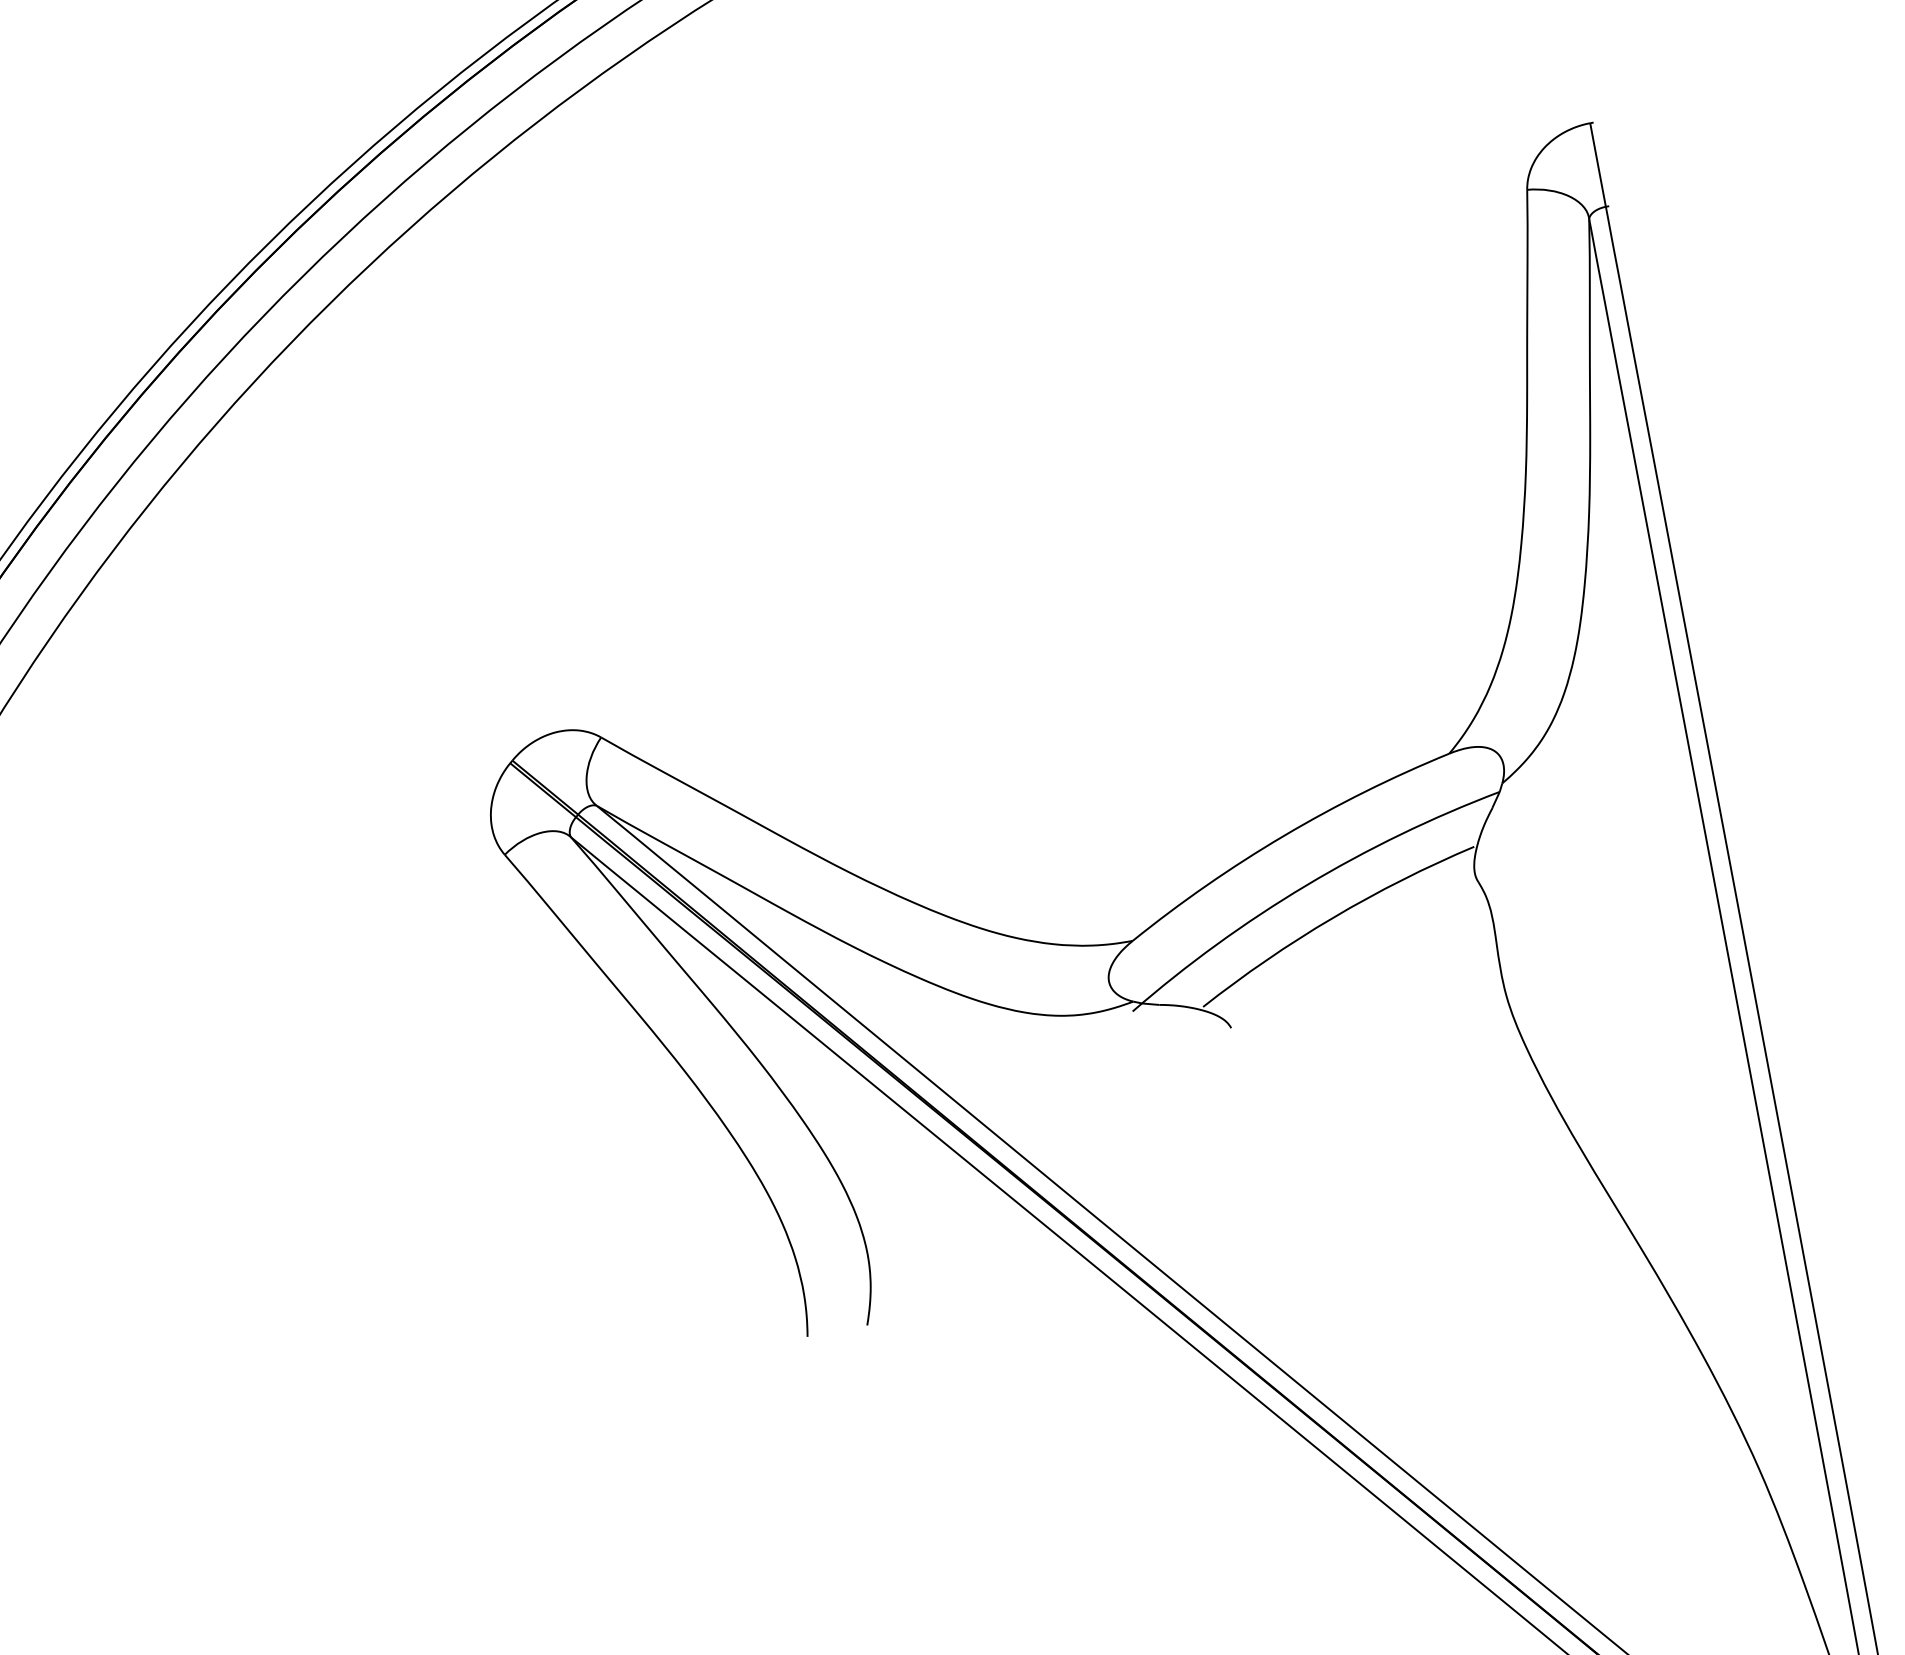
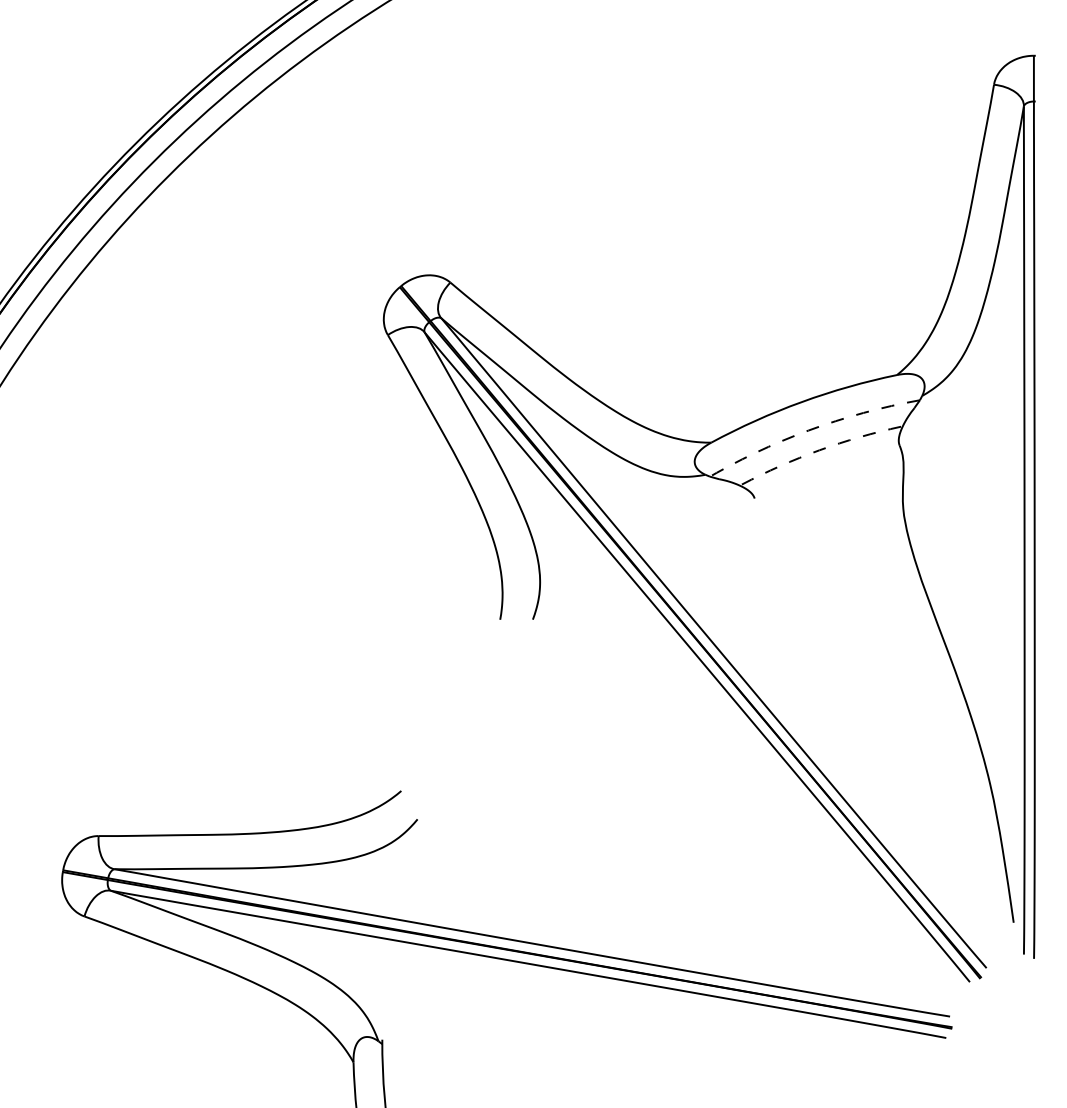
arc: (1306, 885) -> (808, 430), solid -> dashed
arc: (1333, 918) -> (819, 450), solid -> dashed

